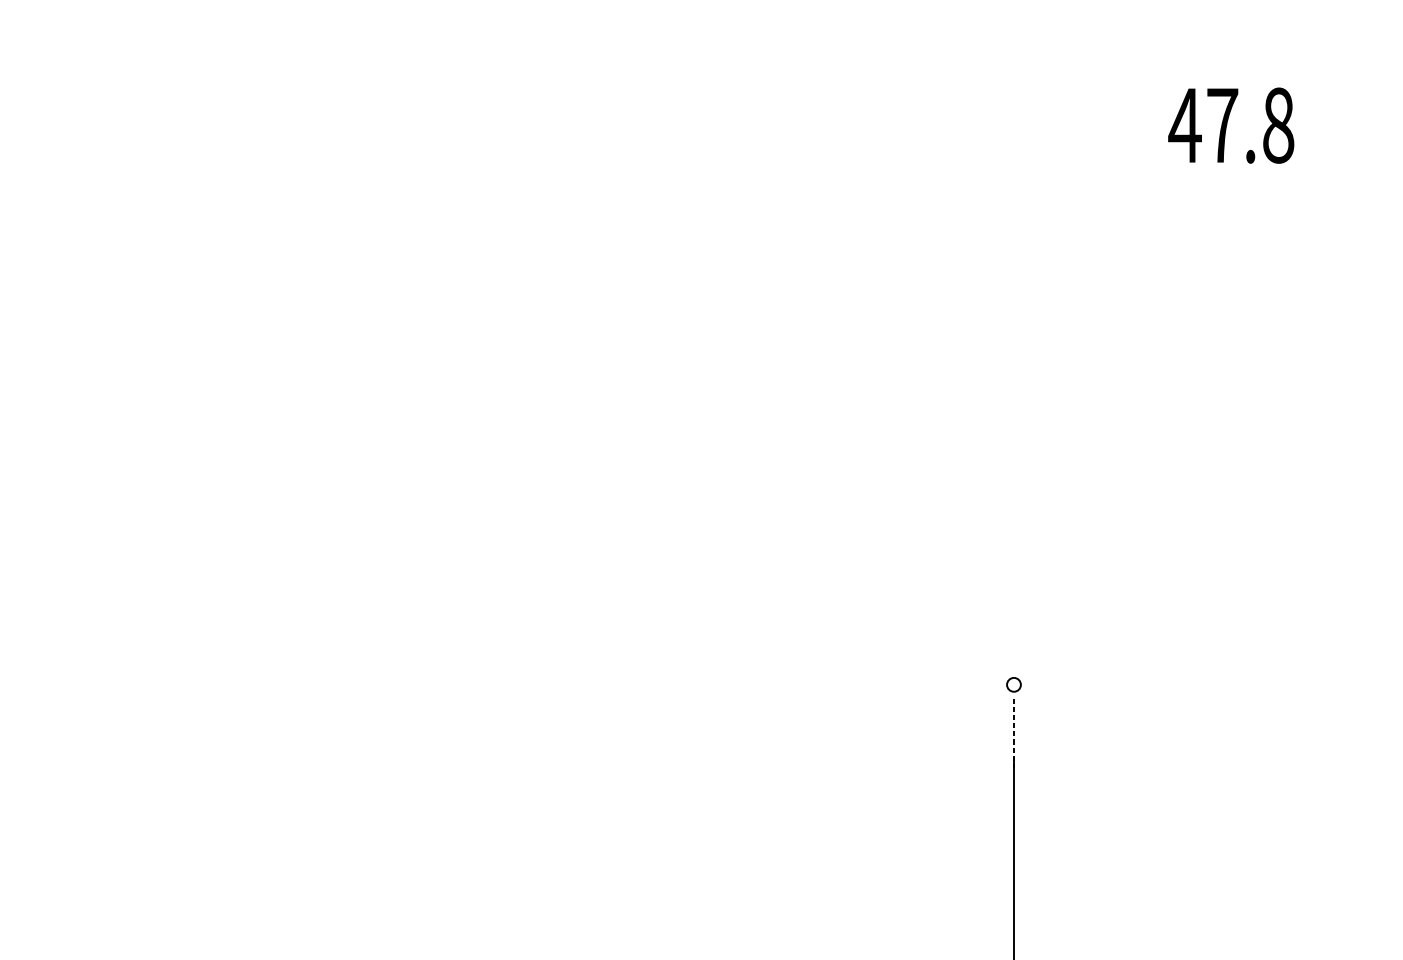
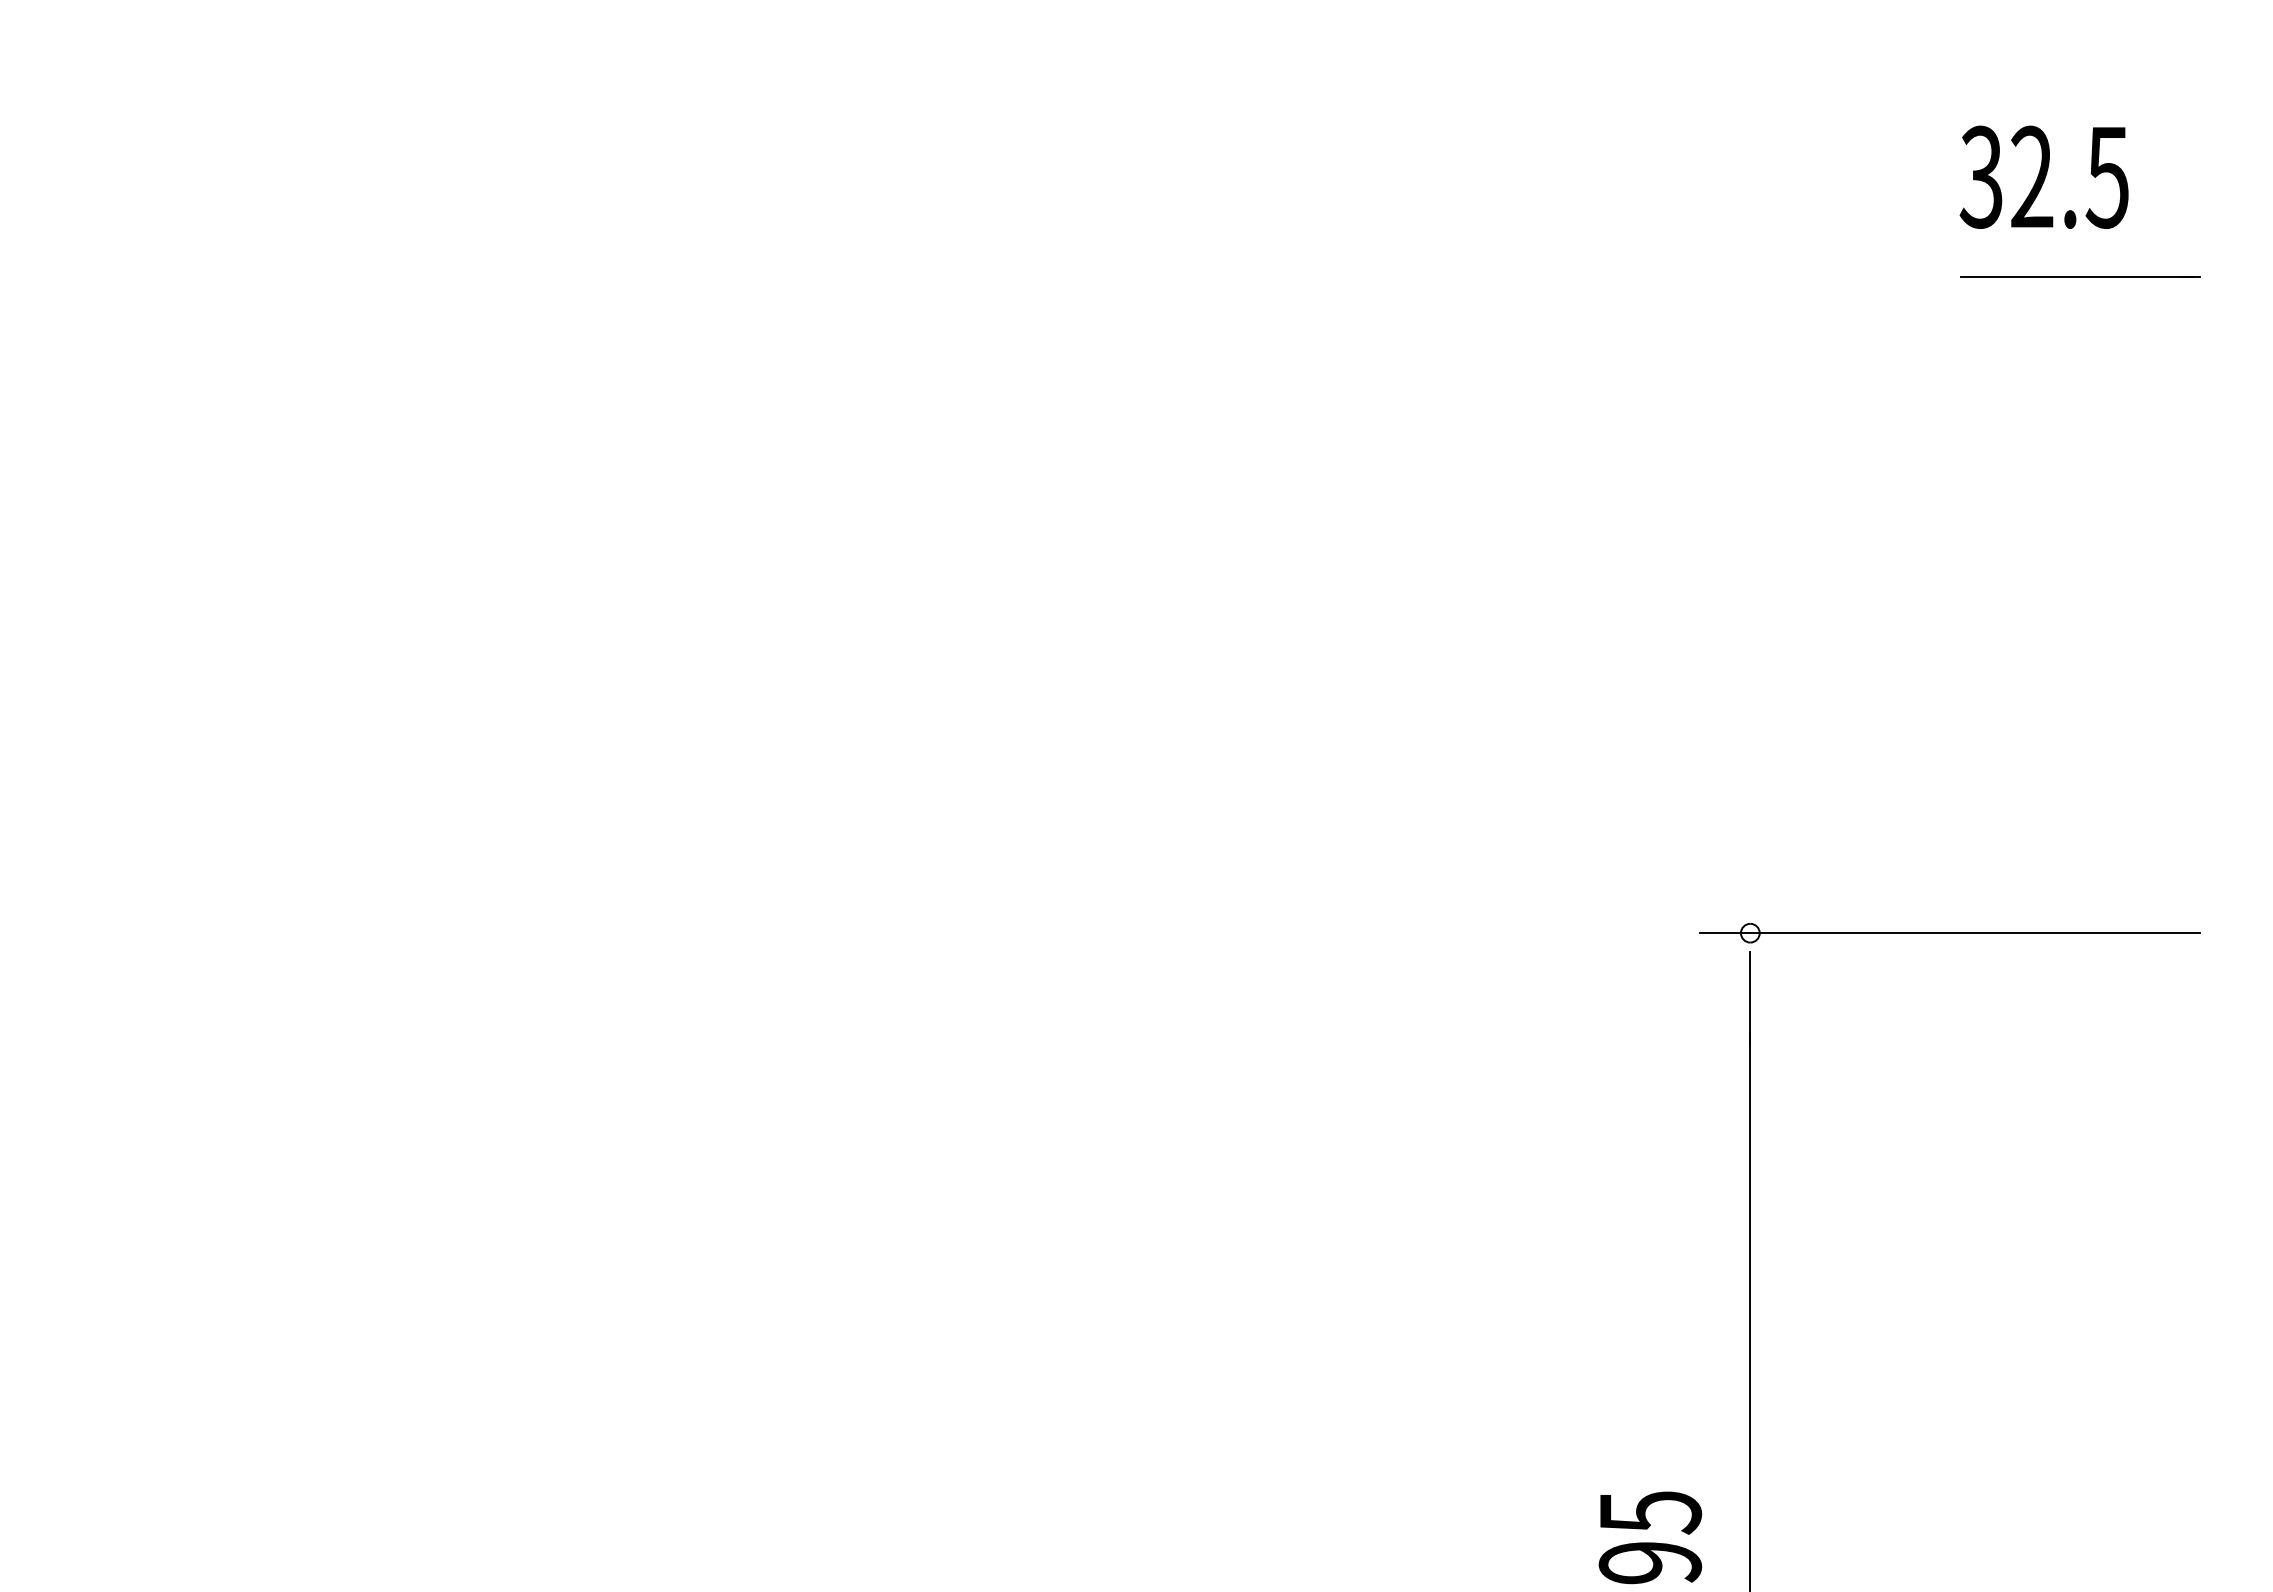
text: (1230, 124) -> (2043, 176), 47.8 -> 32.5
line: (1258, 198) -> (2080, 276), added
line: (1161, 685) -> (1949, 933), added
line: (1014, 733) -> (1750, 998), dashed -> solid

